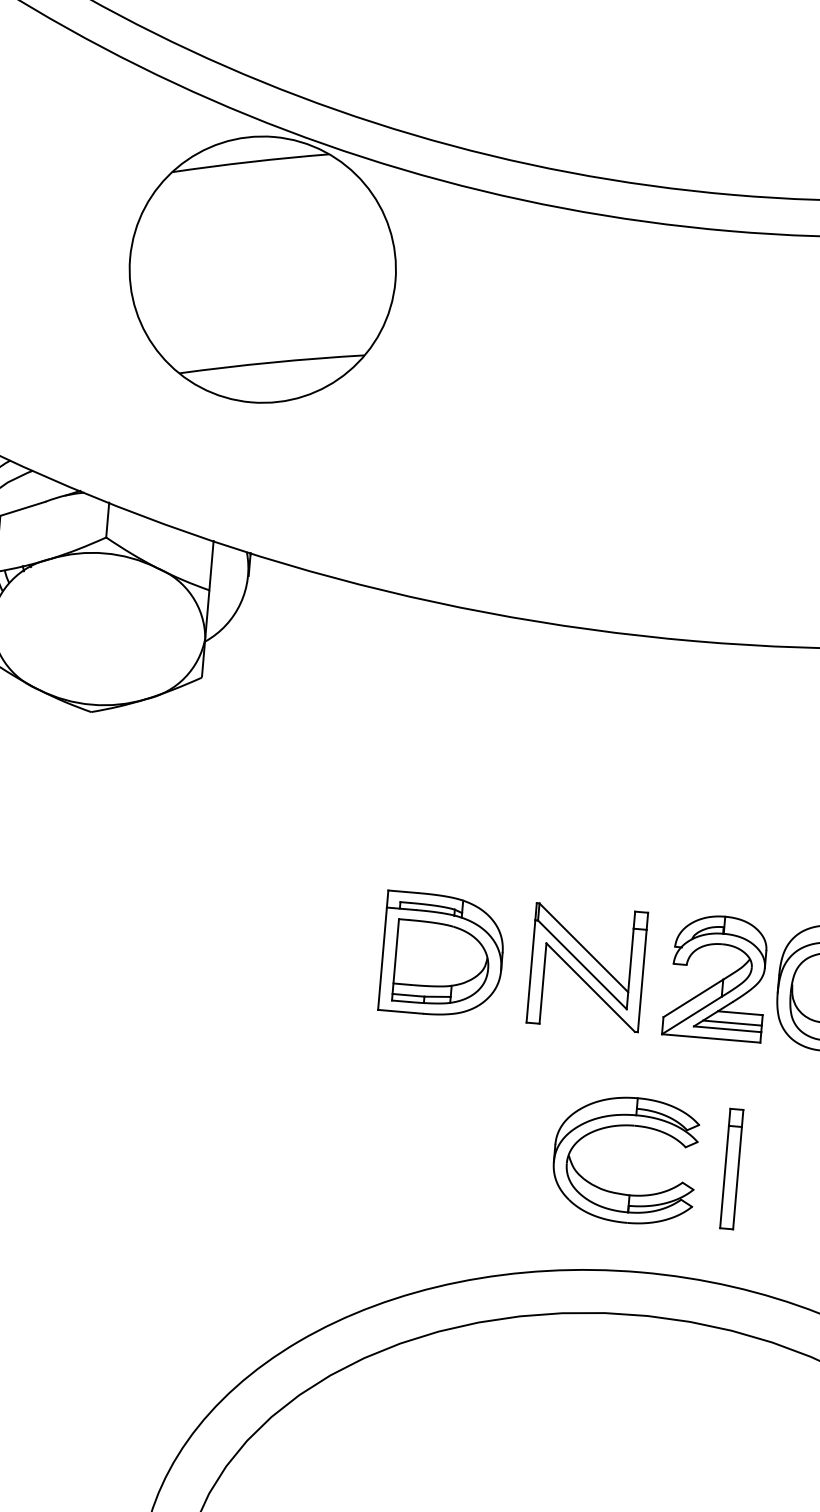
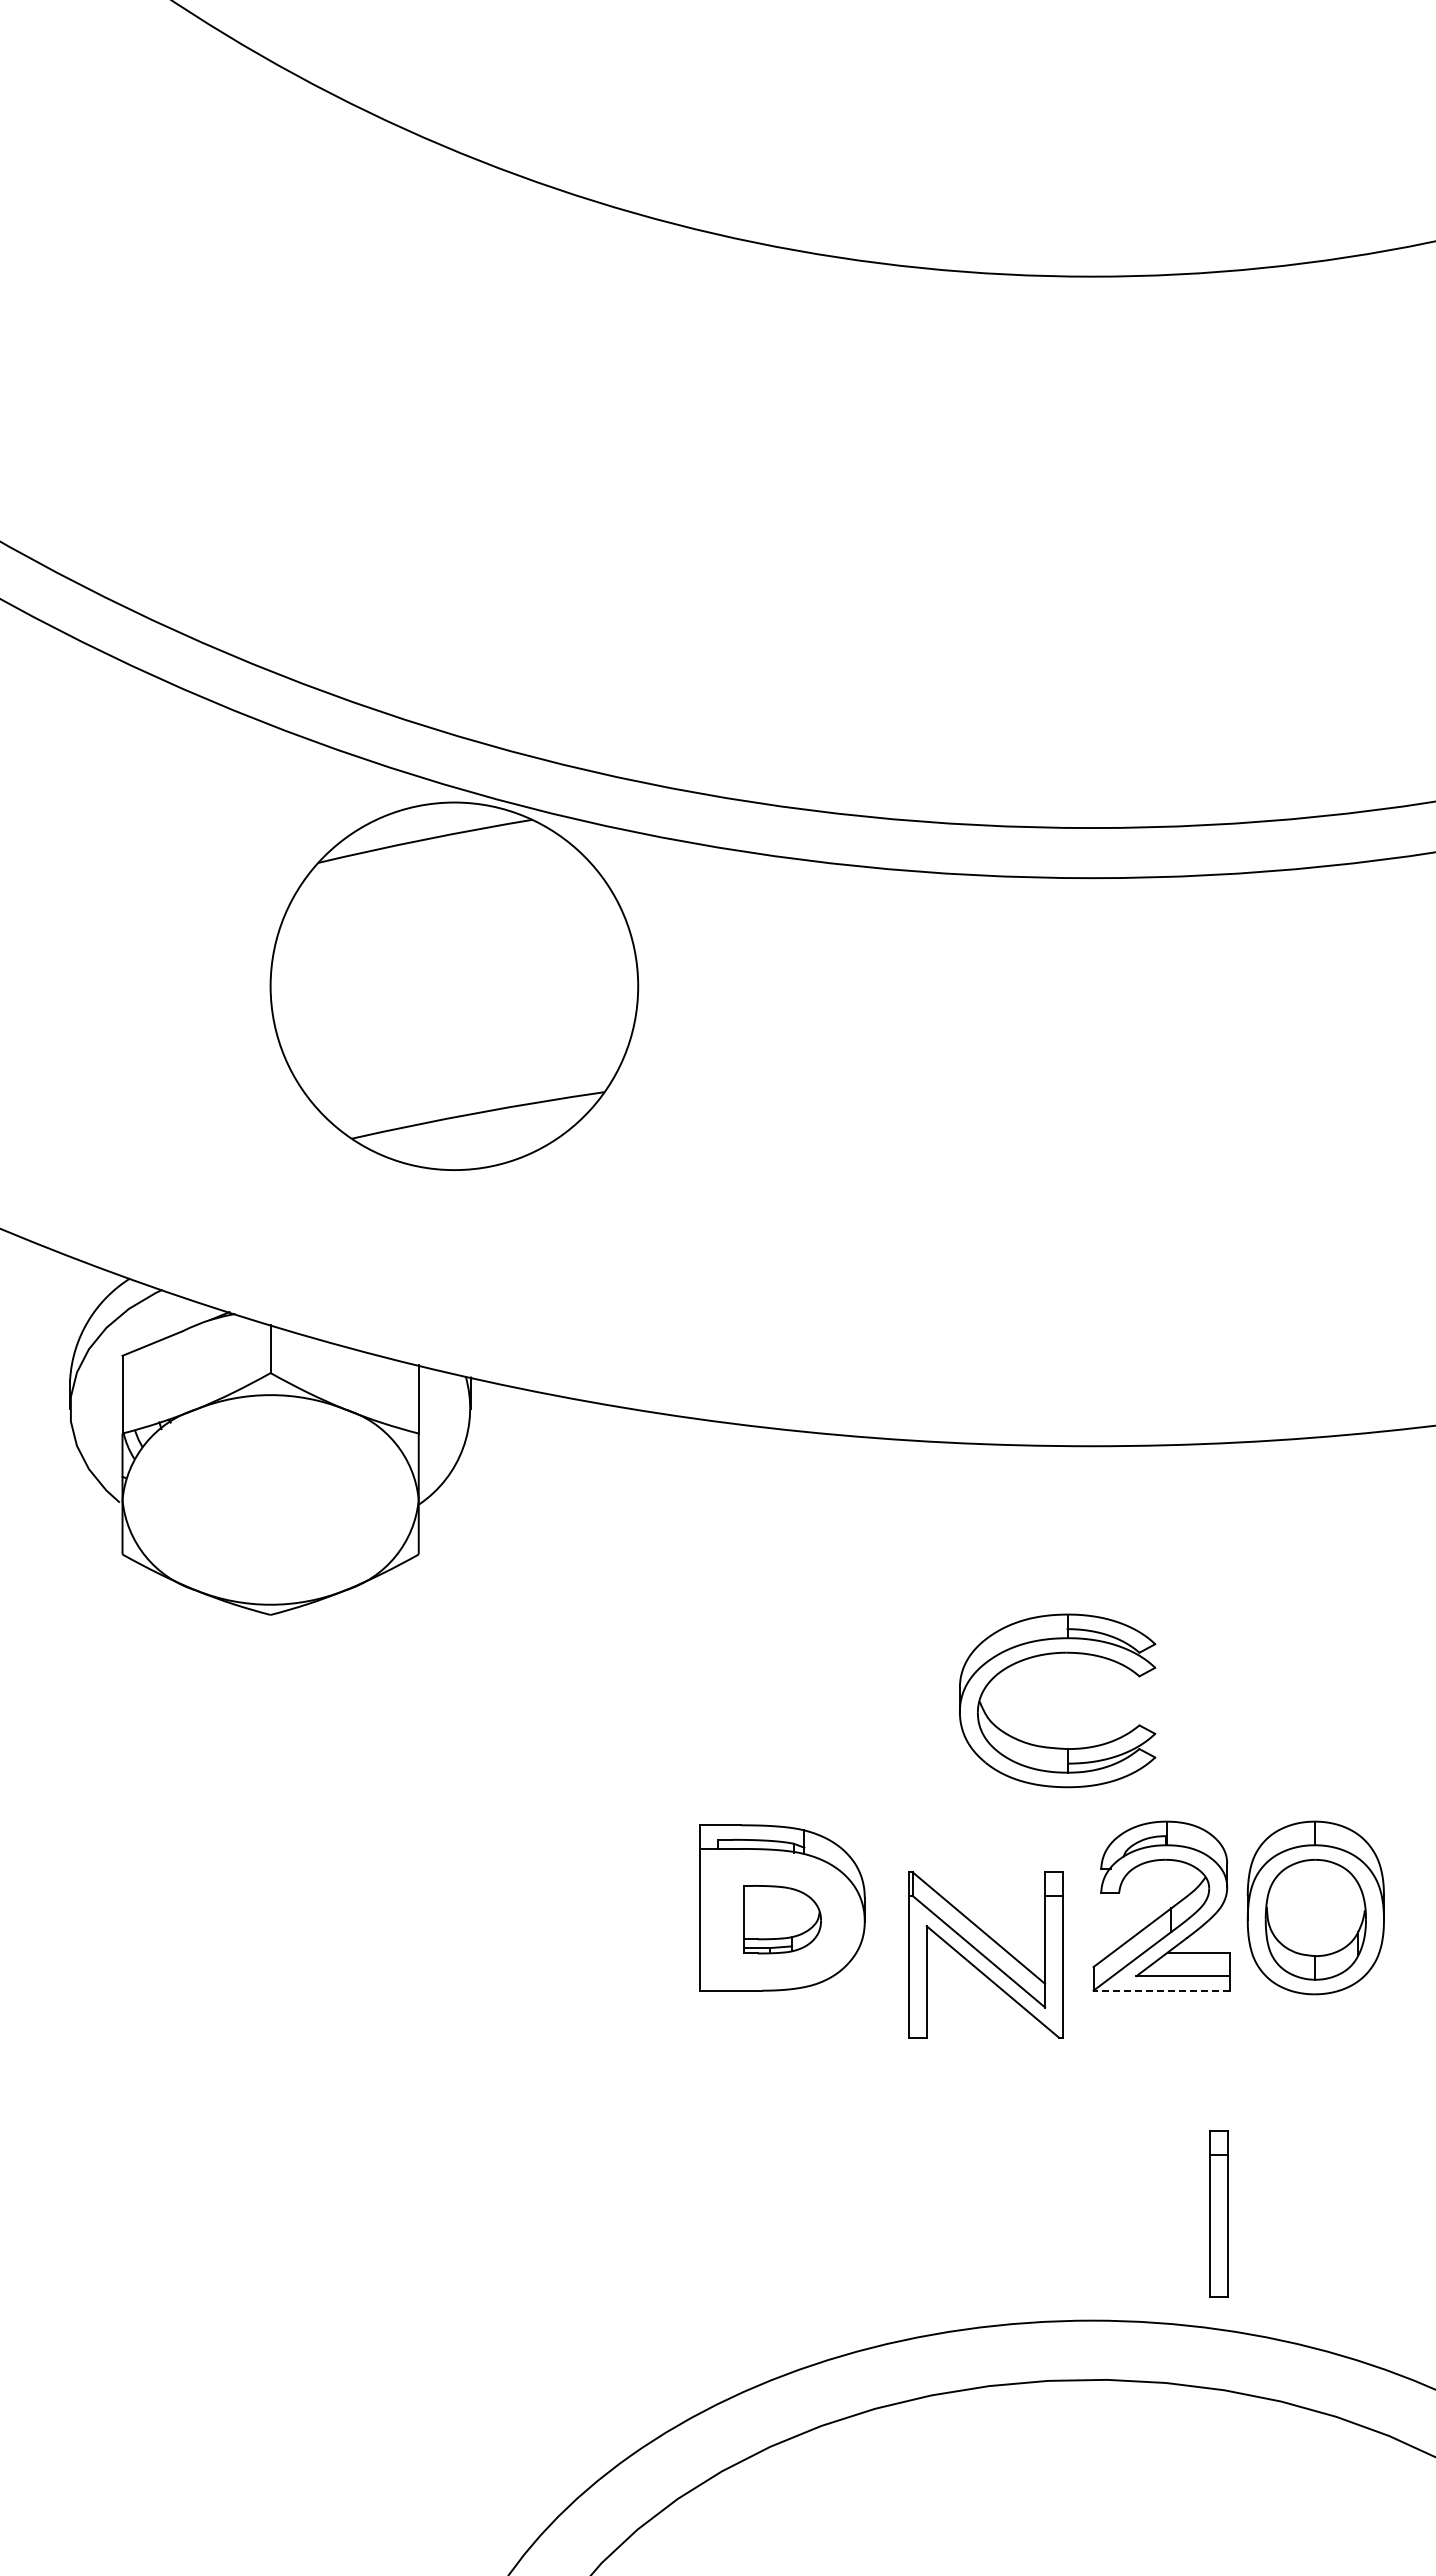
part: (441, 963) -> (782, 1919), size x0.6
part: (587, 967) -> (985, 1954), moved
line: (732, 1023) -> (1188, 1967), removed
line: (711, 1038) -> (1161, 1990), solid -> dashed
part: (626, 1126) -> (1055, 1654), moved
part: (731, 1168) -> (1218, 2213), moved

